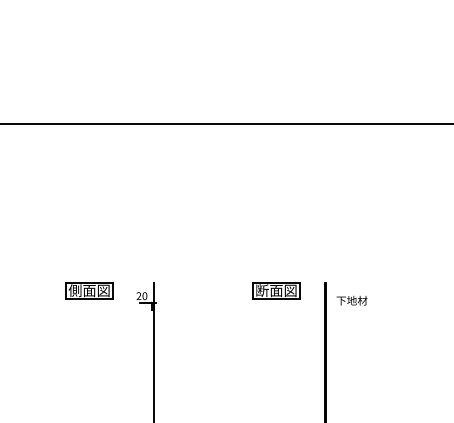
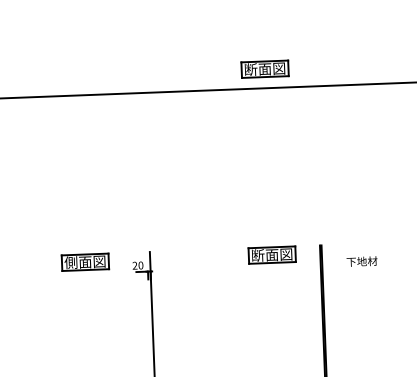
part: (276, 104) -> (265, 68), added
text: (351, 300) -> (361, 261), moved

